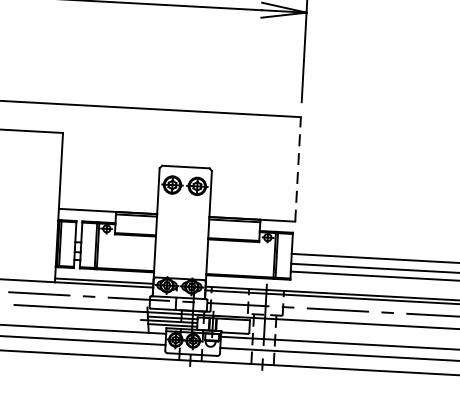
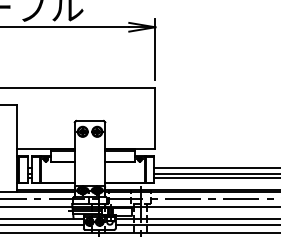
line: (298, 168) -> (155, 118), dashed -> solid

